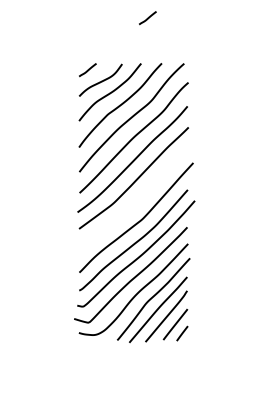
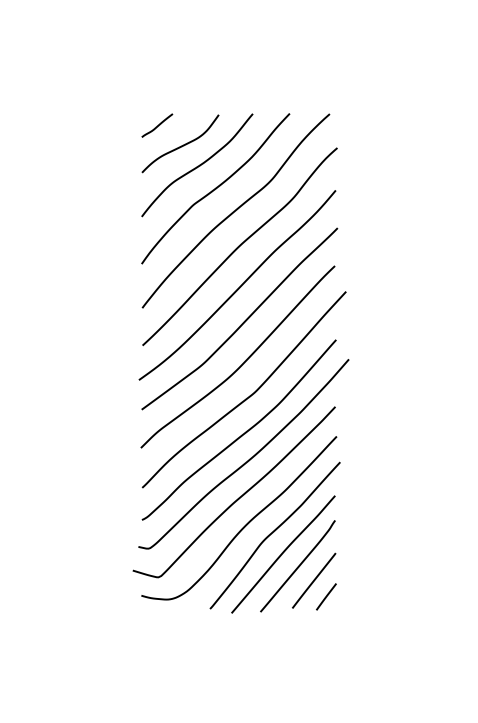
line: (147, 18) -> (264, 33), removed
curve: (135, 202) -> (242, 362), added

